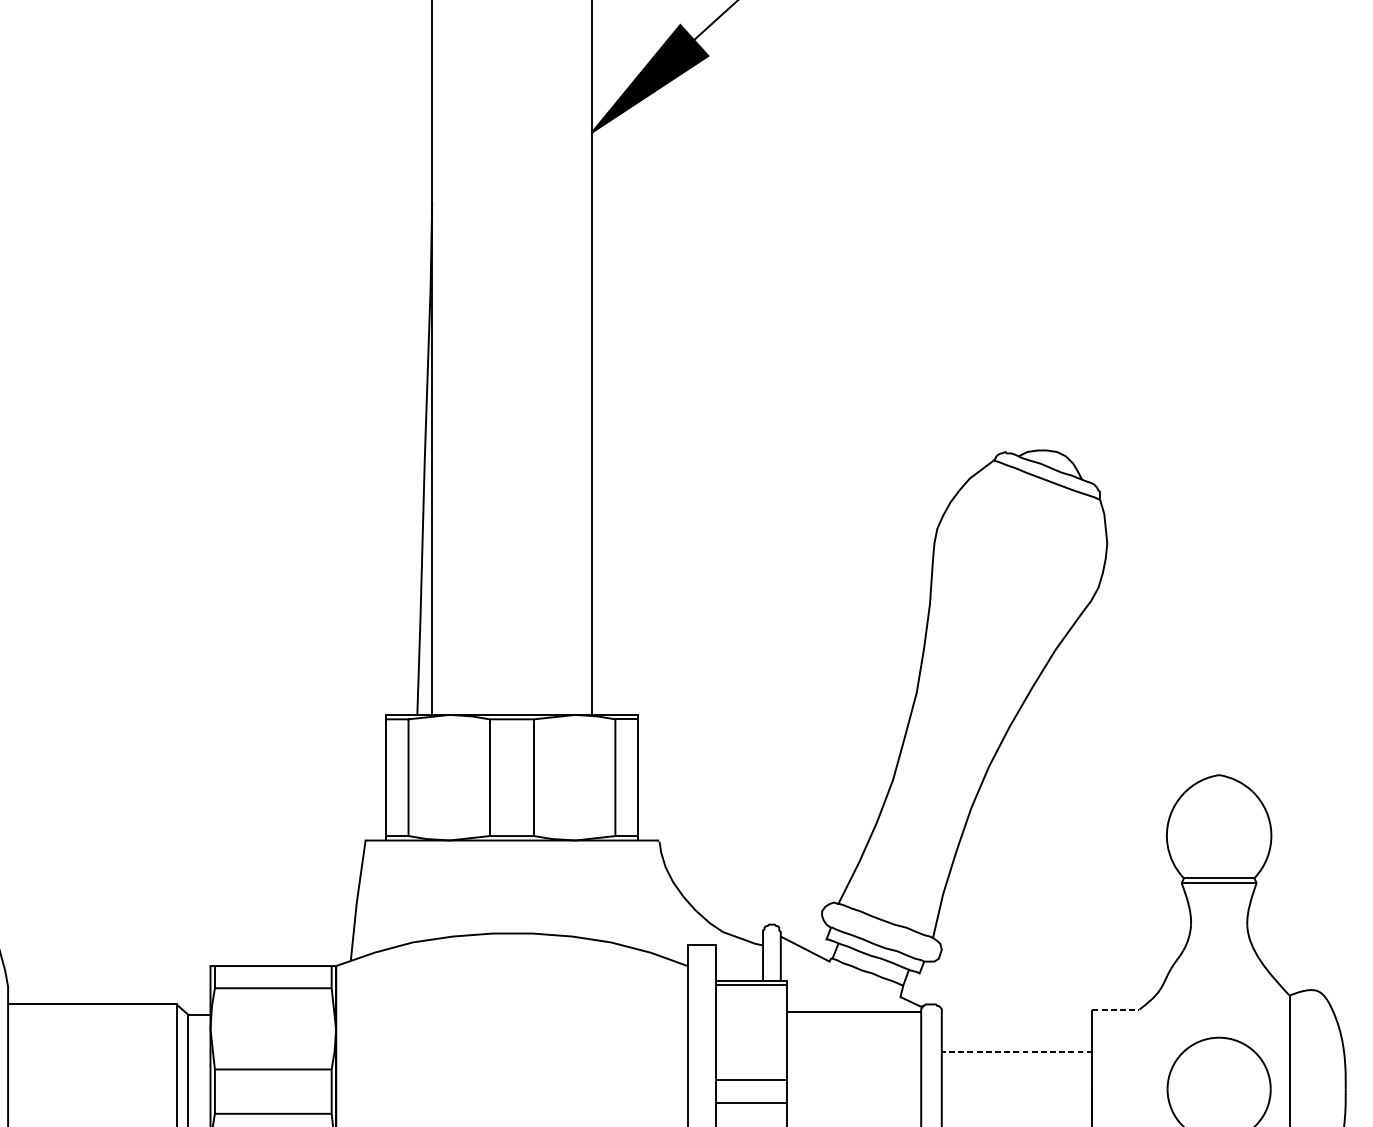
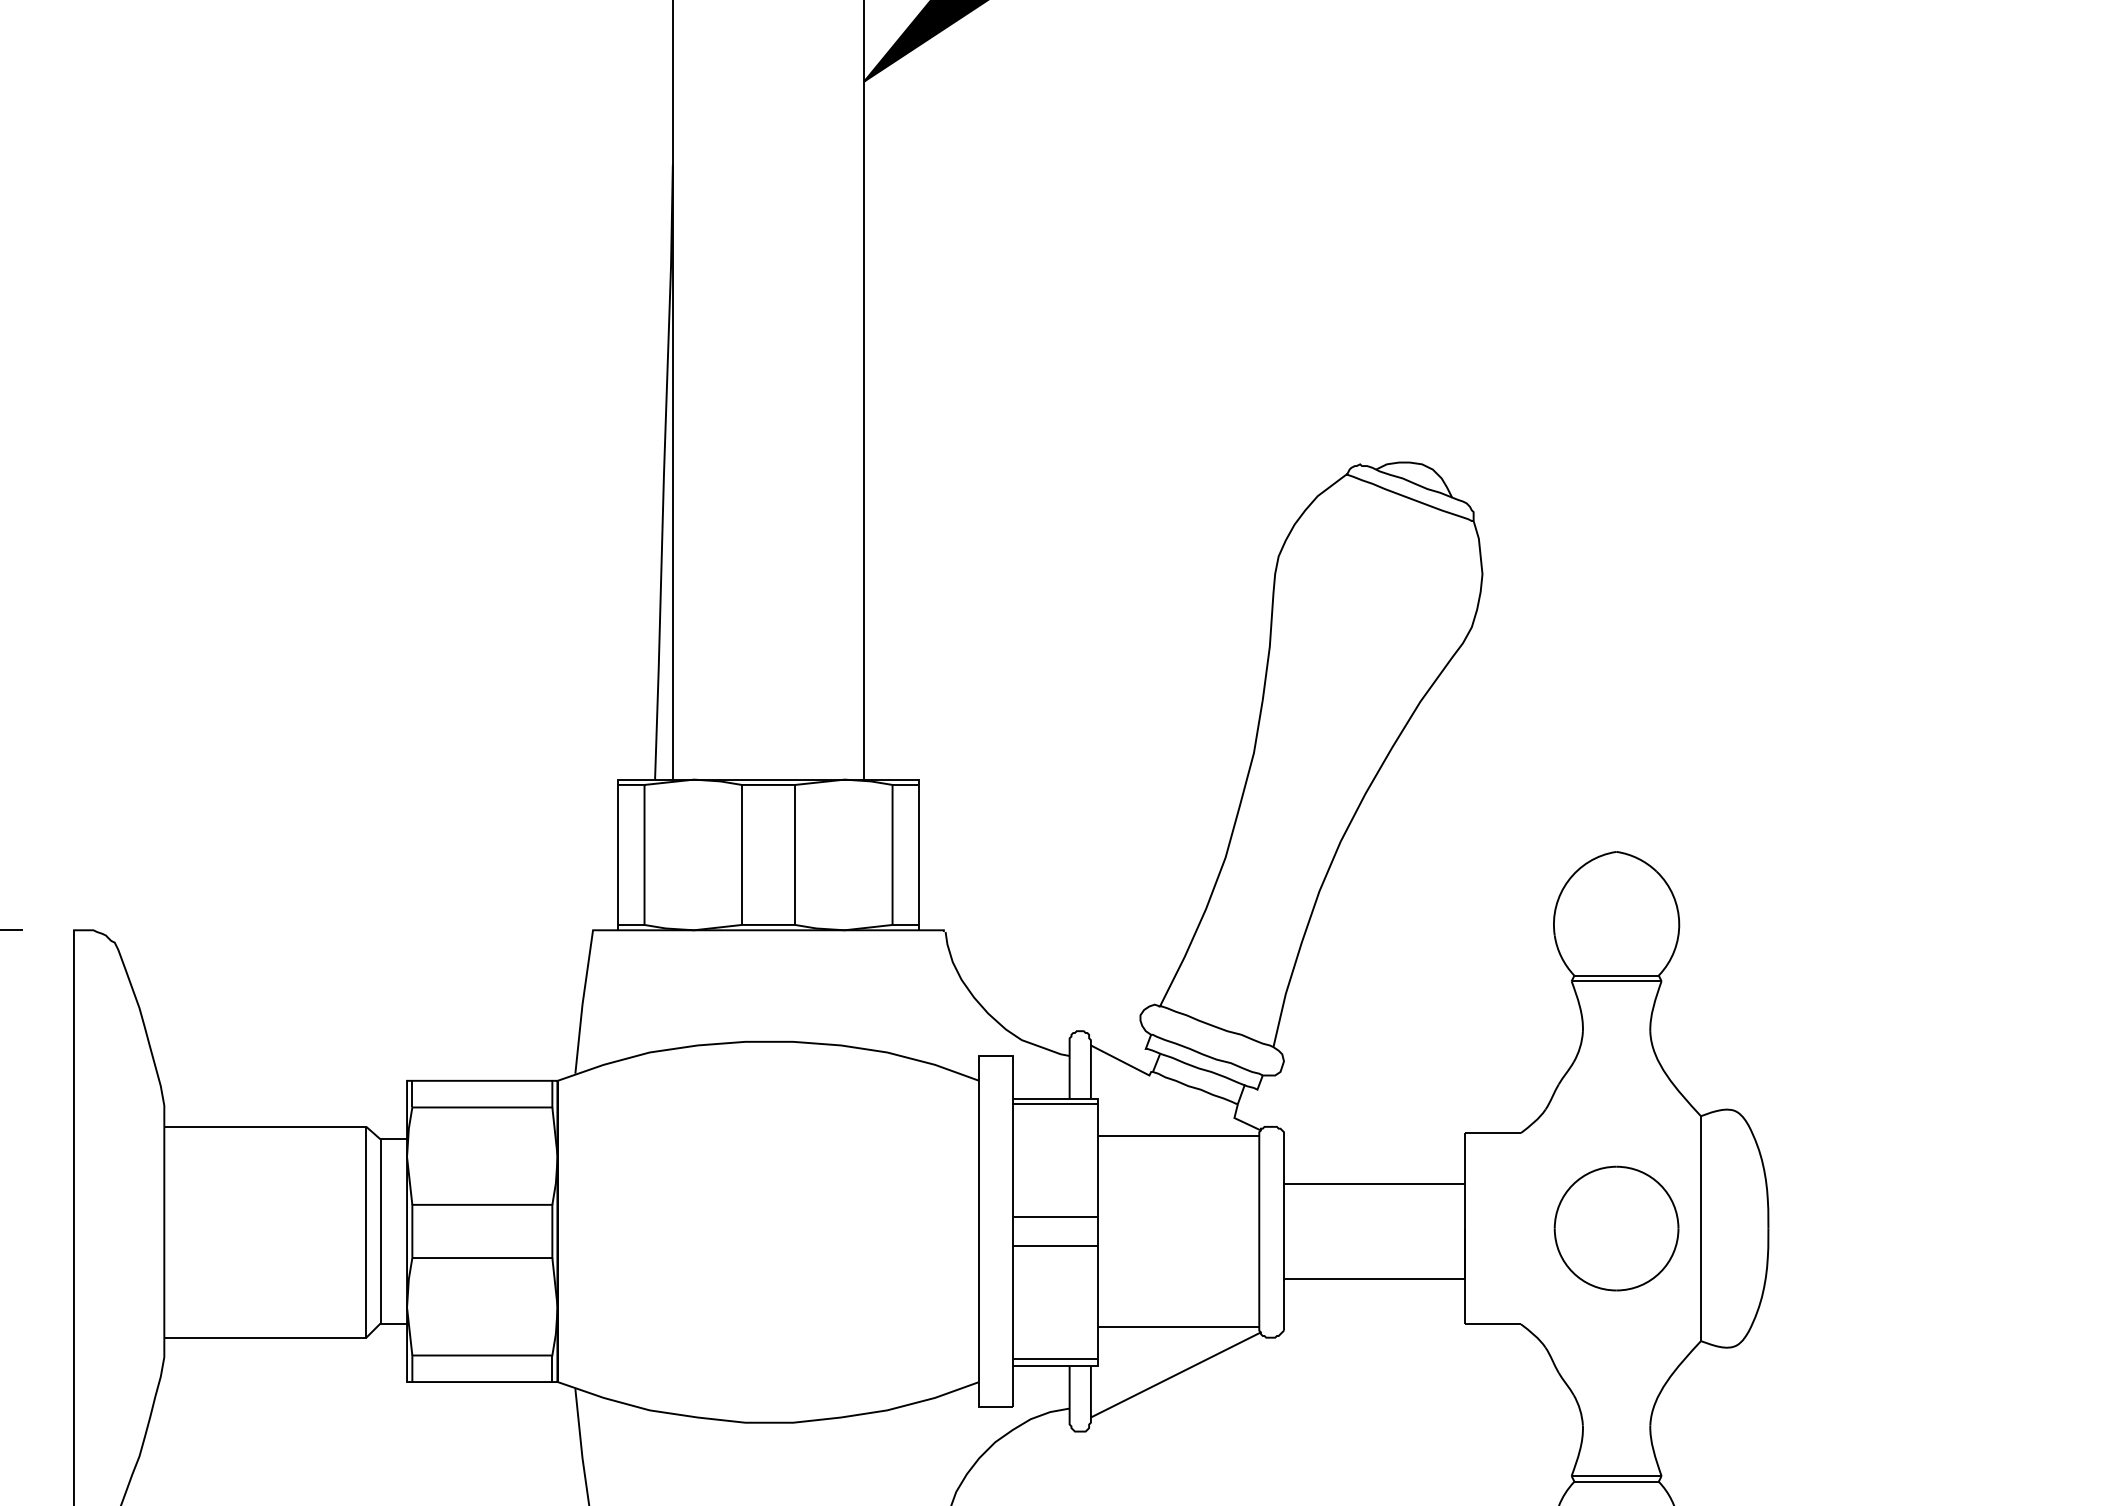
line: (1116, 1009) -> (1493, 1133), dashed -> solid
line: (1015, 1051) -> (1372, 1183), dashed -> solid

